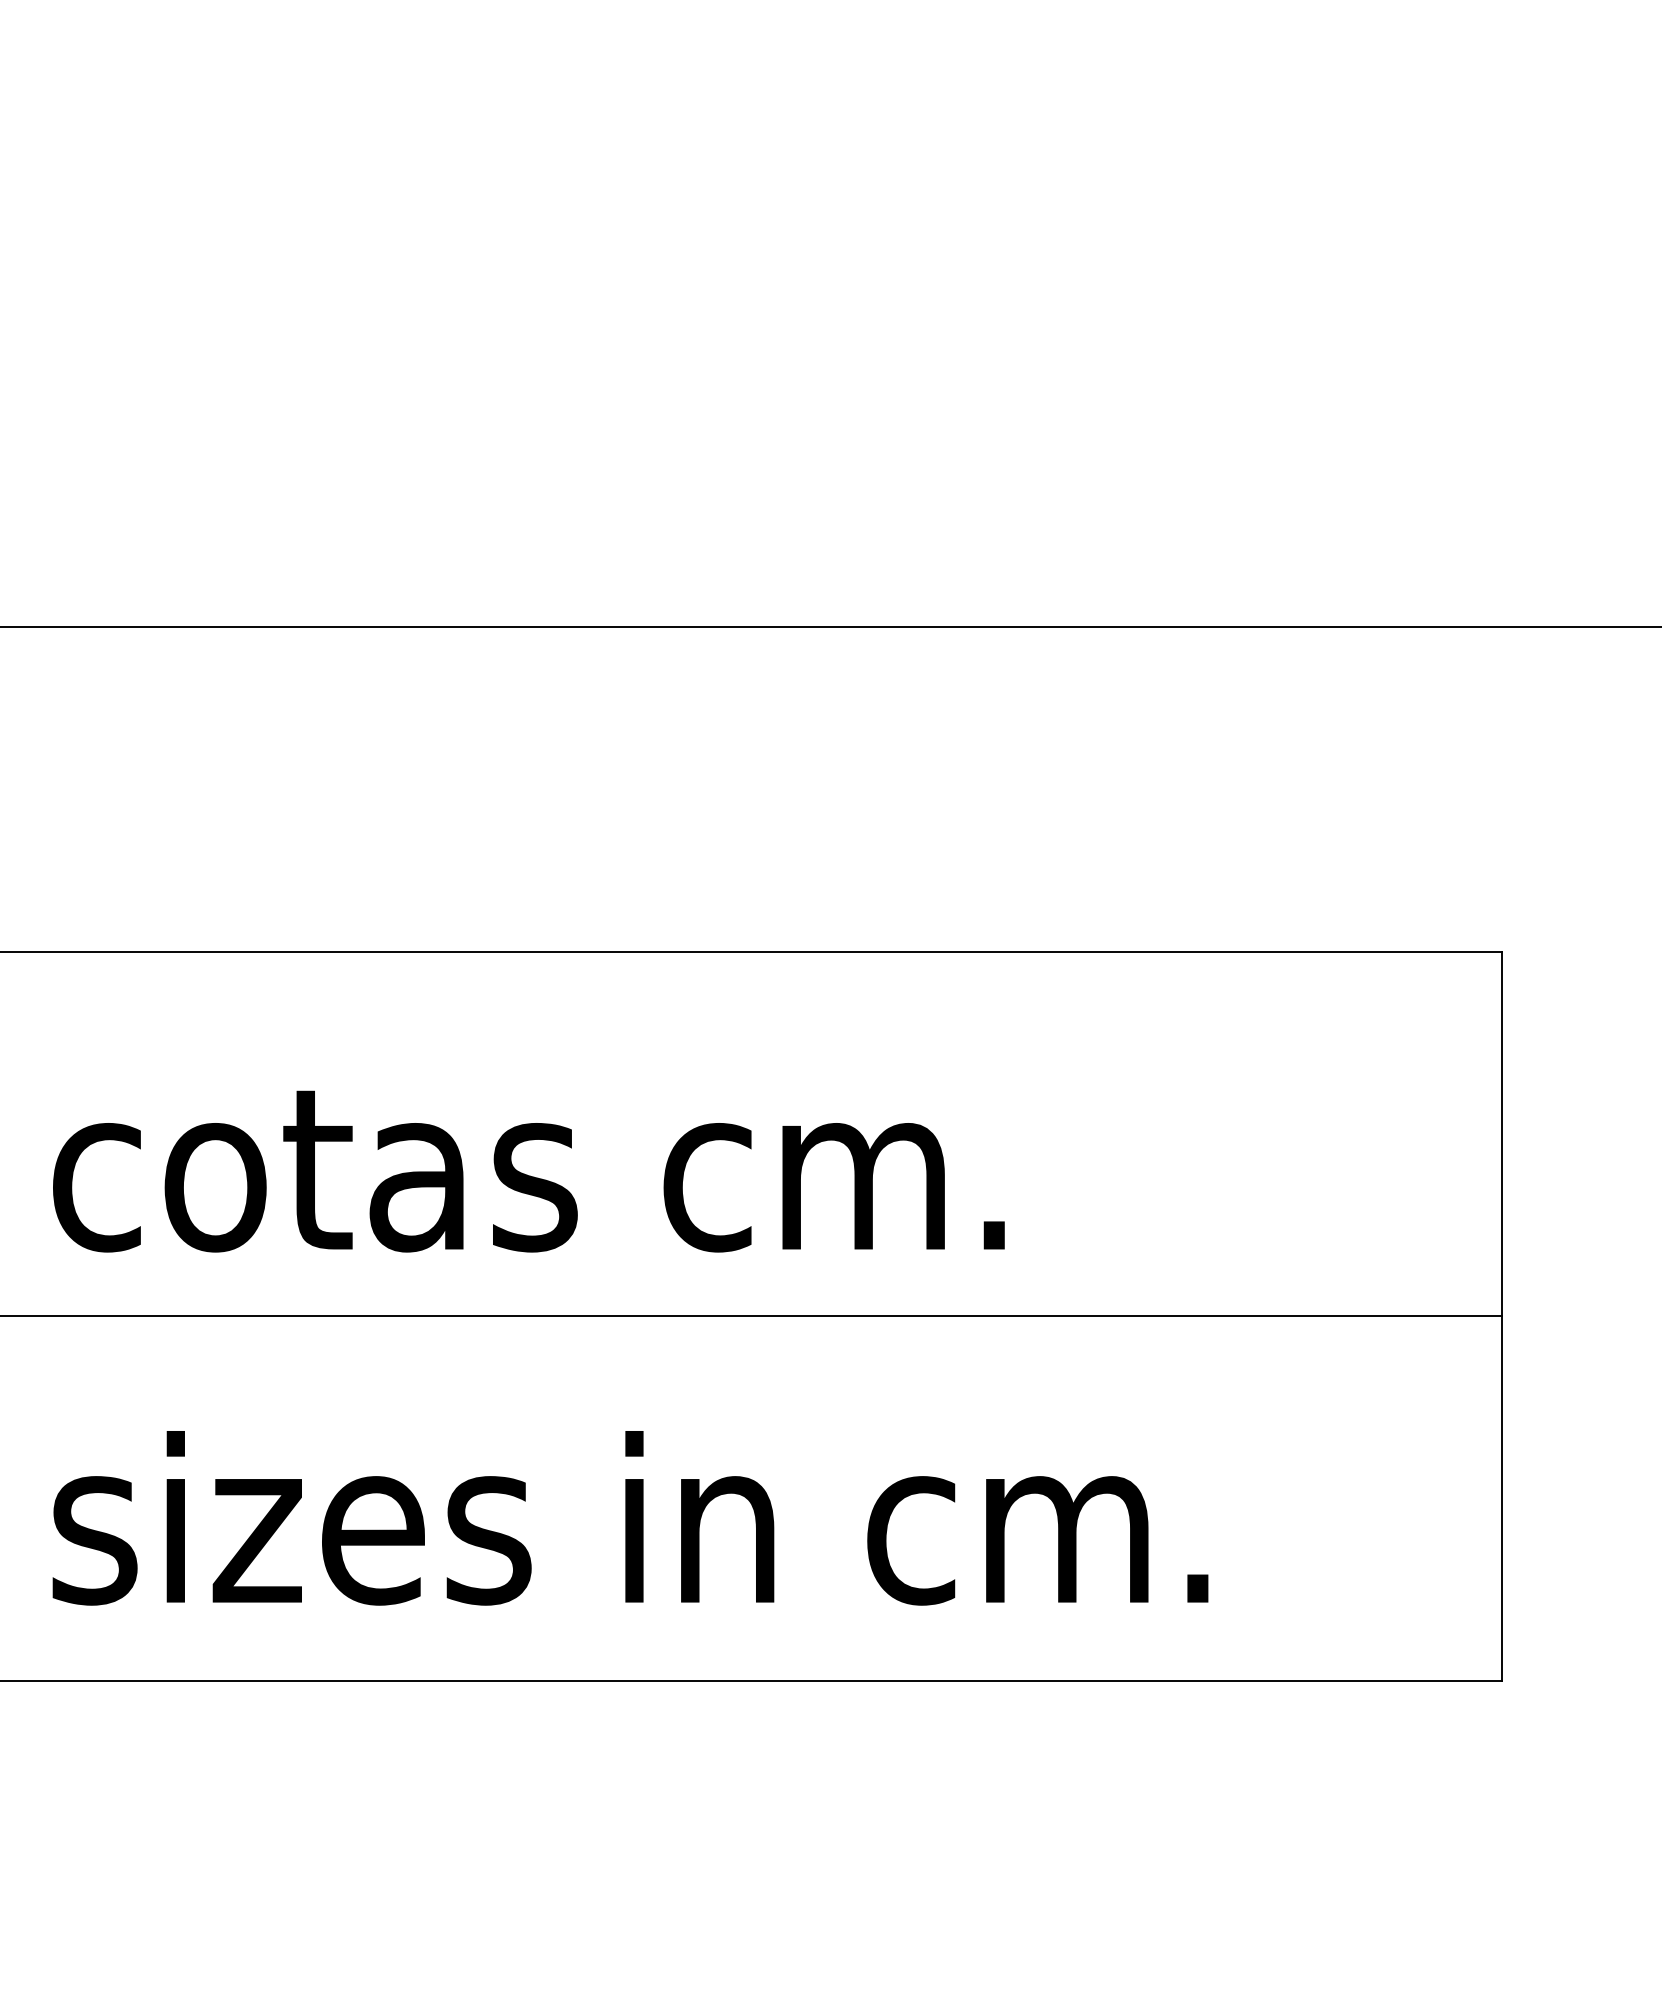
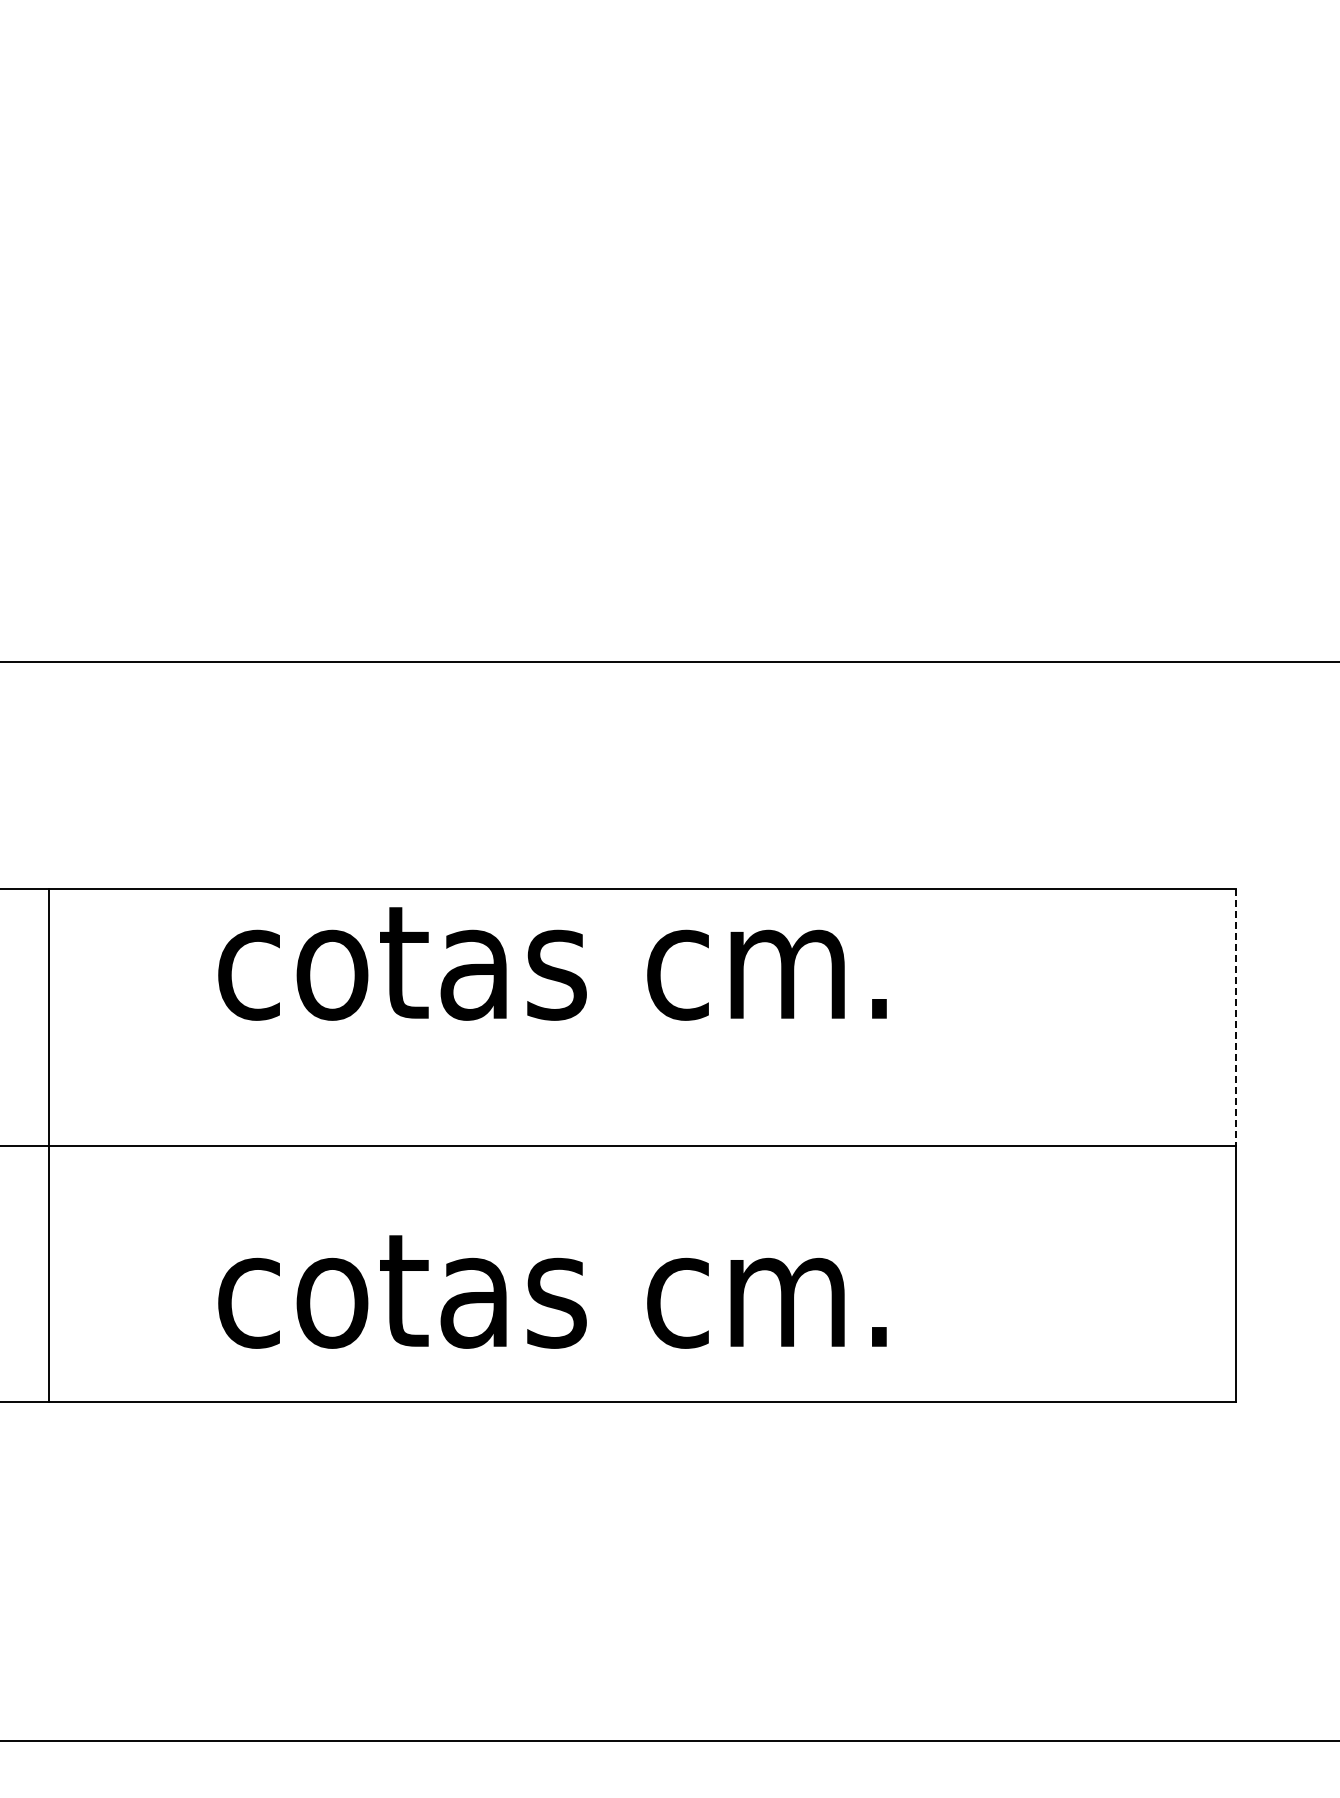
line: (1501, 1133) -> (1235, 1017), solid -> dashed
text: (528, 1170) -> (552, 963), moved
text: (629, 1518) -> (623, 1287), sizes in cm. -> cotas cm.

